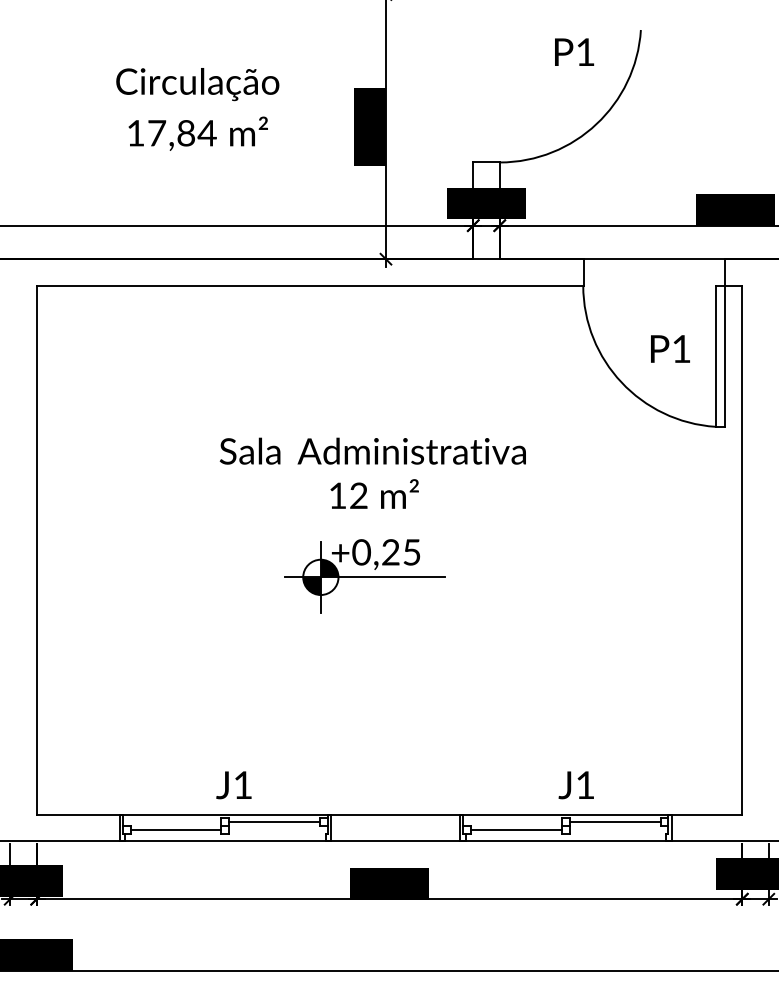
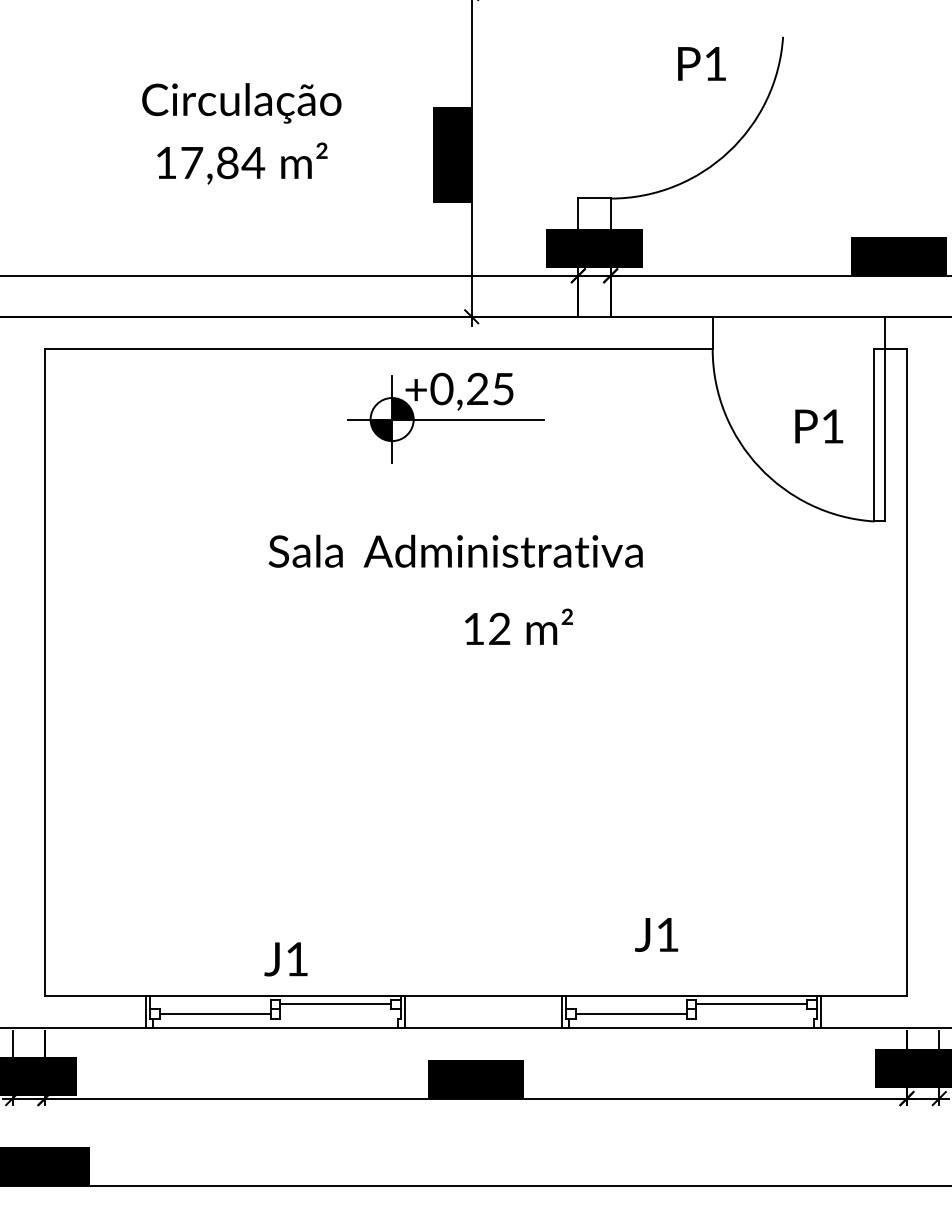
text: (374, 493) -> (518, 626), moved
part: (364, 576) -> (445, 418), moved
text: (575, 785) -> (655, 935), moved

